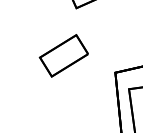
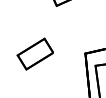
part: (62, 55) -> (34, 53), moved

